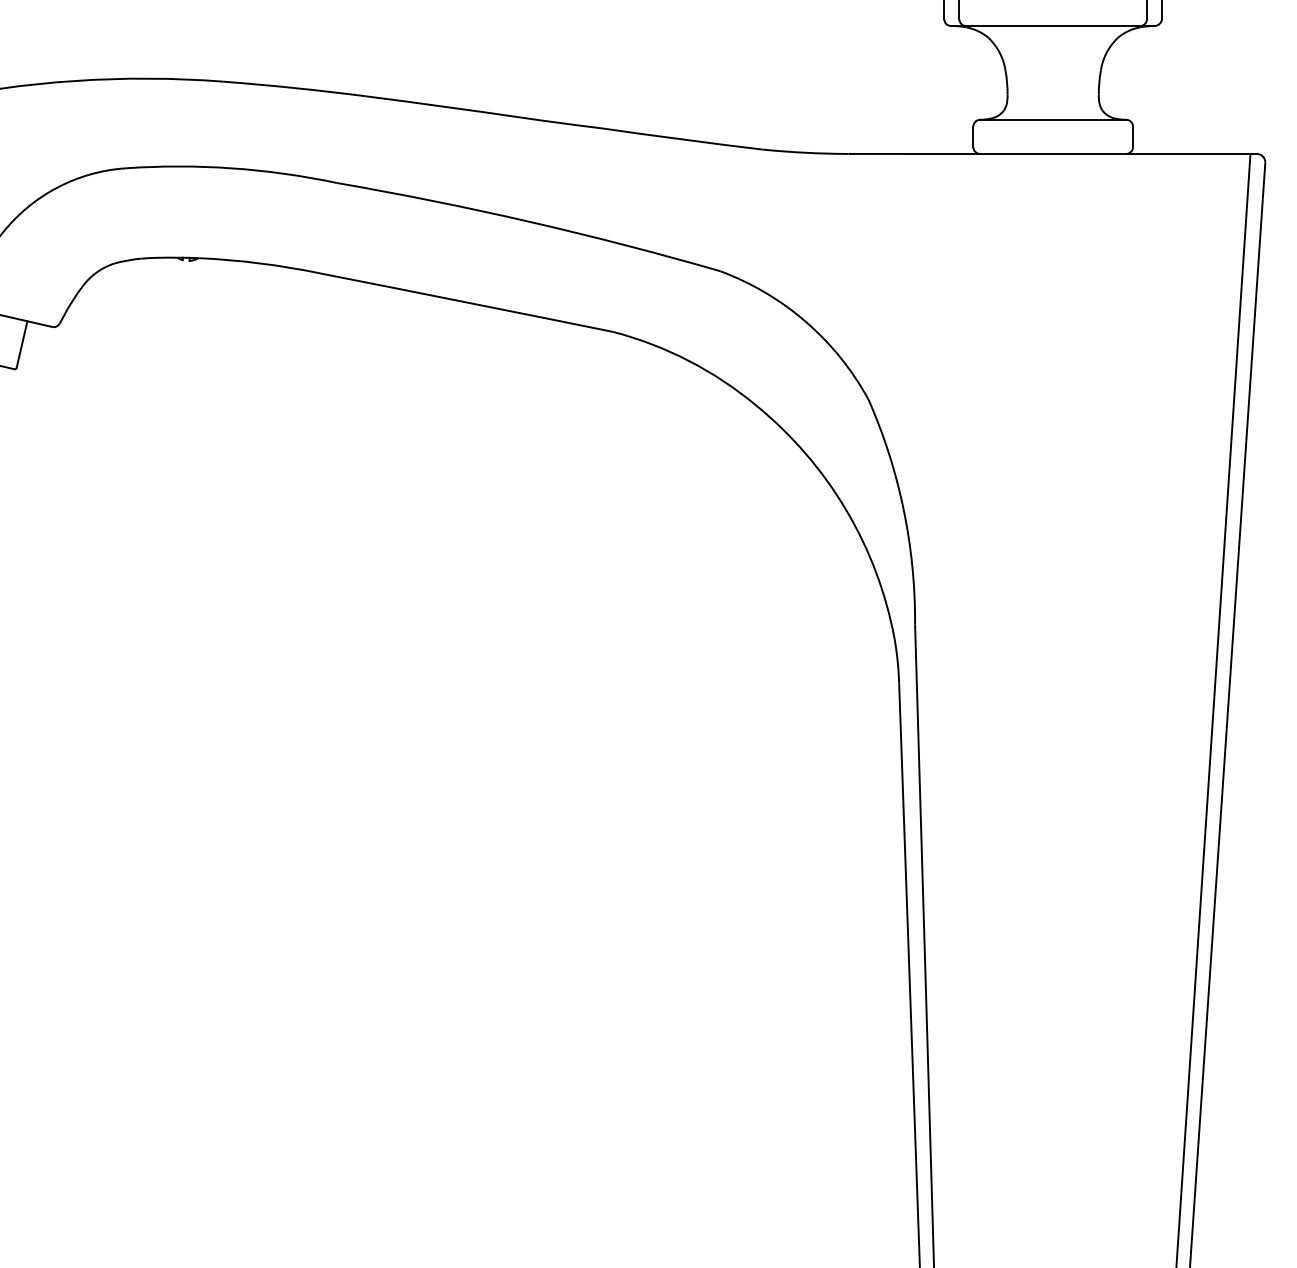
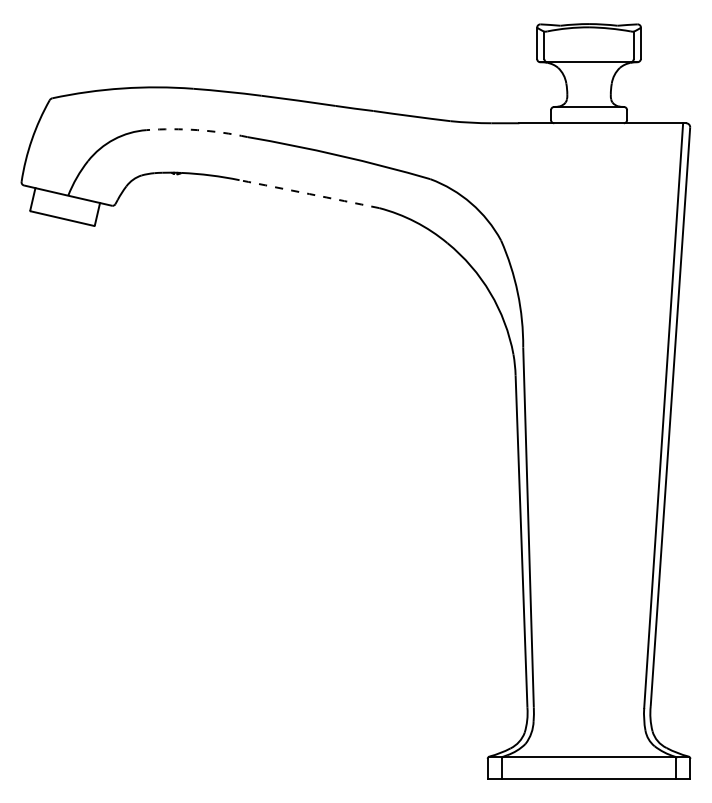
arc: (231, 169) -> (197, 130), solid -> dashed
arc: (466, 303) -> (309, 194), solid -> dashed

